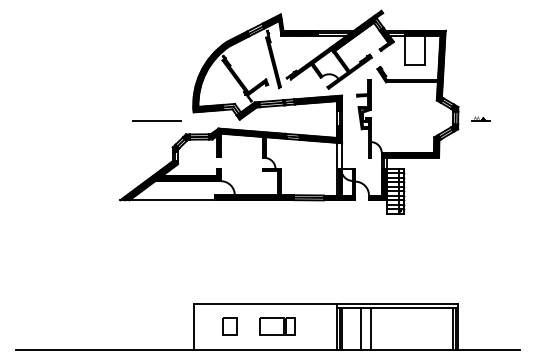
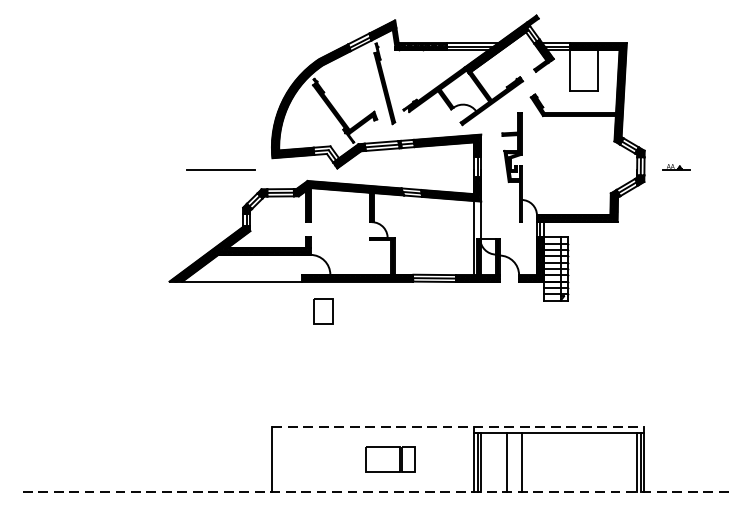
line: (326, 303) -> (459, 426), solid -> dashed
part: (229, 326) -> (322, 311), moved
line: (267, 350) -> (376, 493), solid -> dashed

